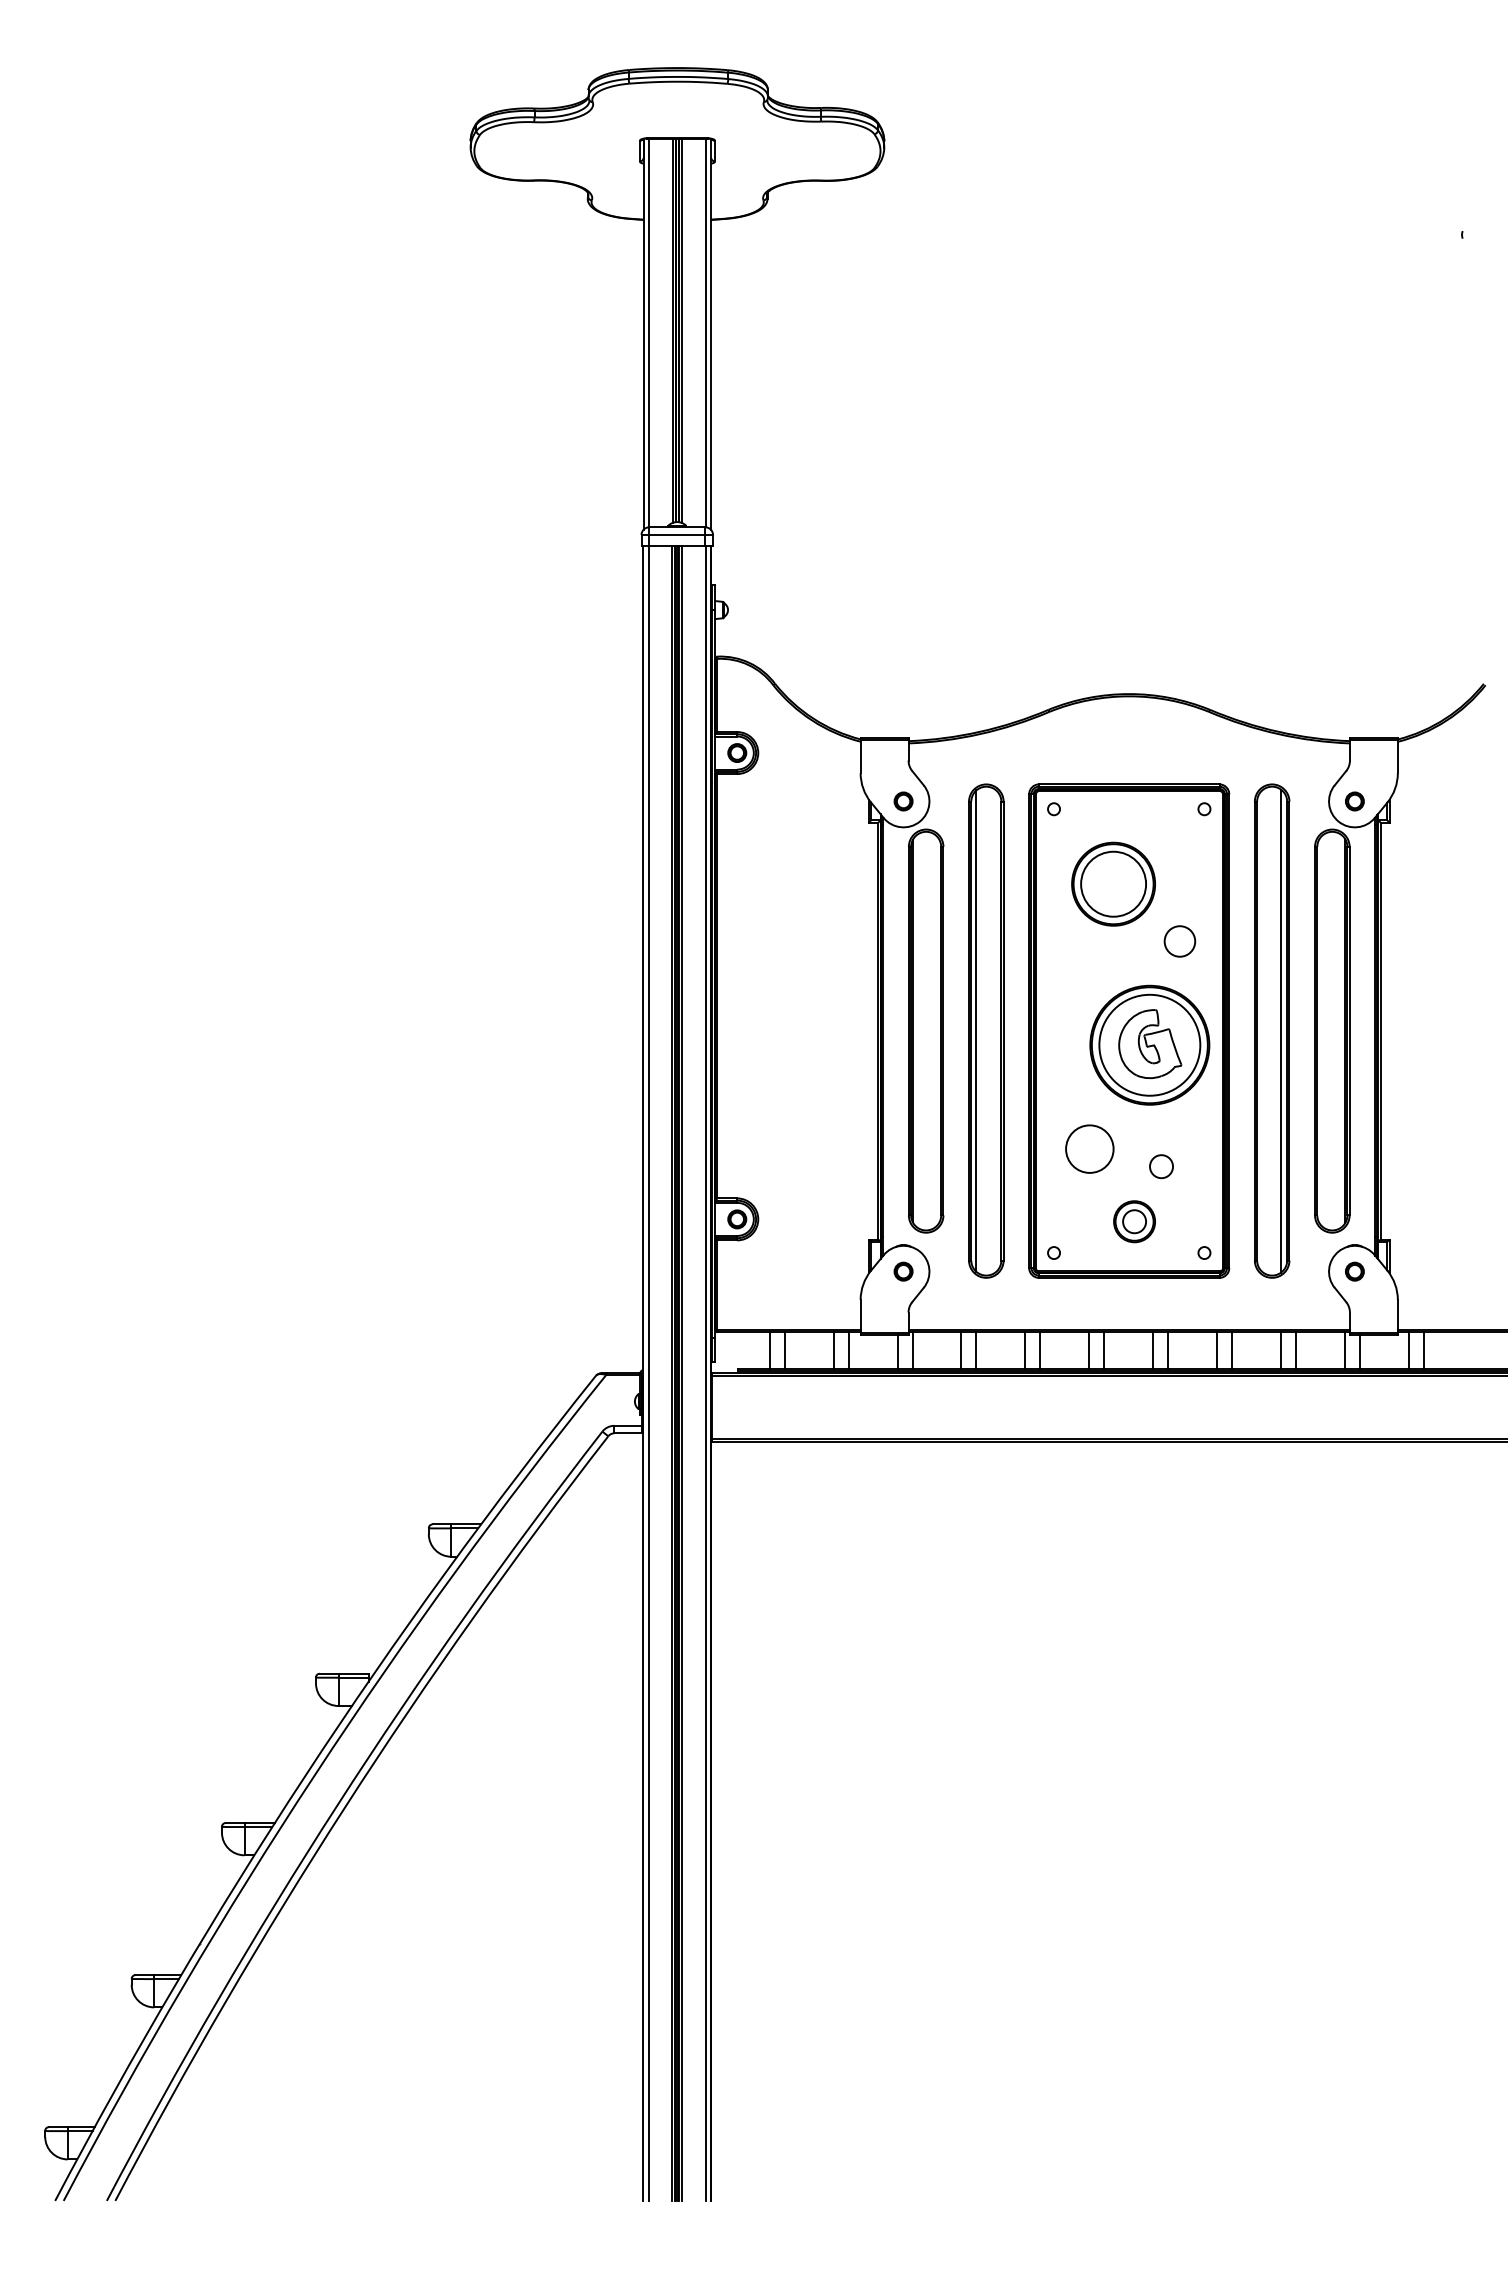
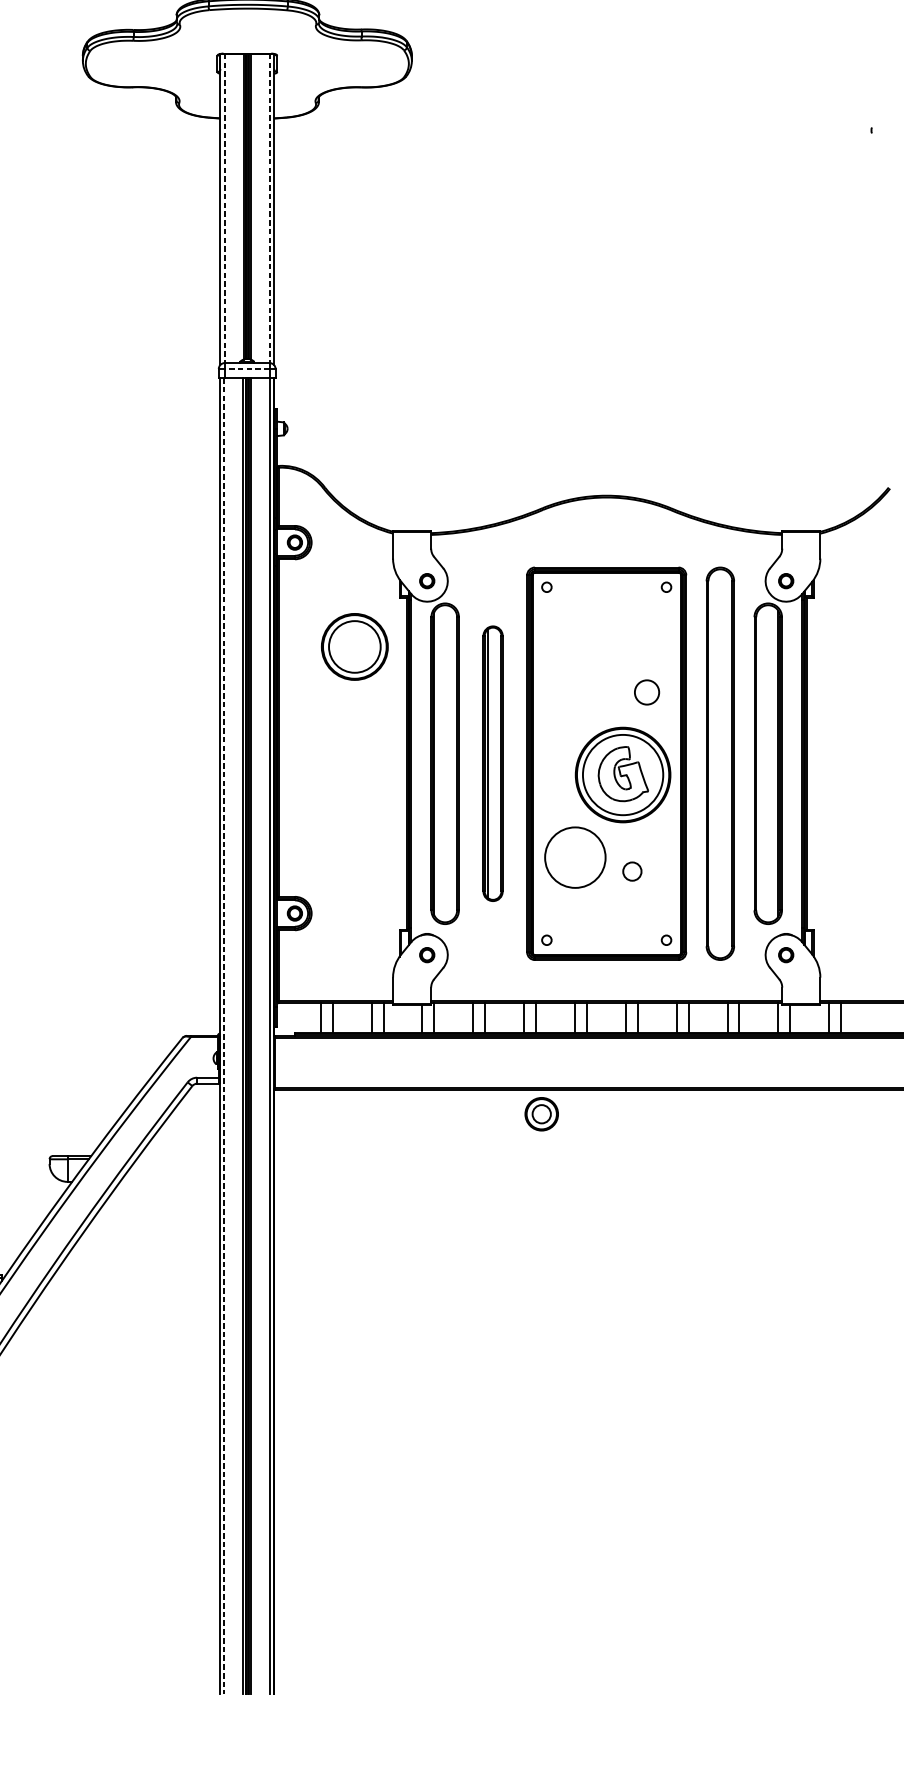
line: (648, 333) -> (224, 208), solid -> dashed
line: (706, 333) -> (270, 208), solid -> dashed
line: (676, 534) -> (246, 368), solid -> dashed
part: (1113, 883) -> (354, 646), moved
part: (986, 1030) -> (493, 763), size x0.7
line: (1281, 1030) -> (727, 763), removed
circle: (1089, 1148) -> (575, 857), size x1.6
part: (1134, 1221) -> (541, 1114), moved
line: (648, 1374) -> (224, 1036), solid -> dashed

